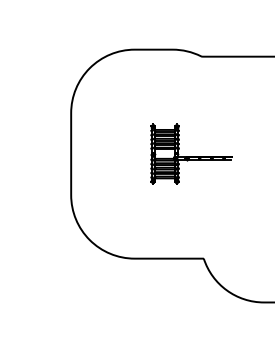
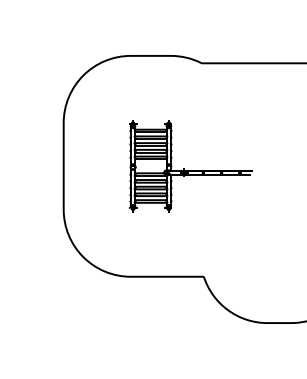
part: (191, 154) -> (190, 166), size x1.43

